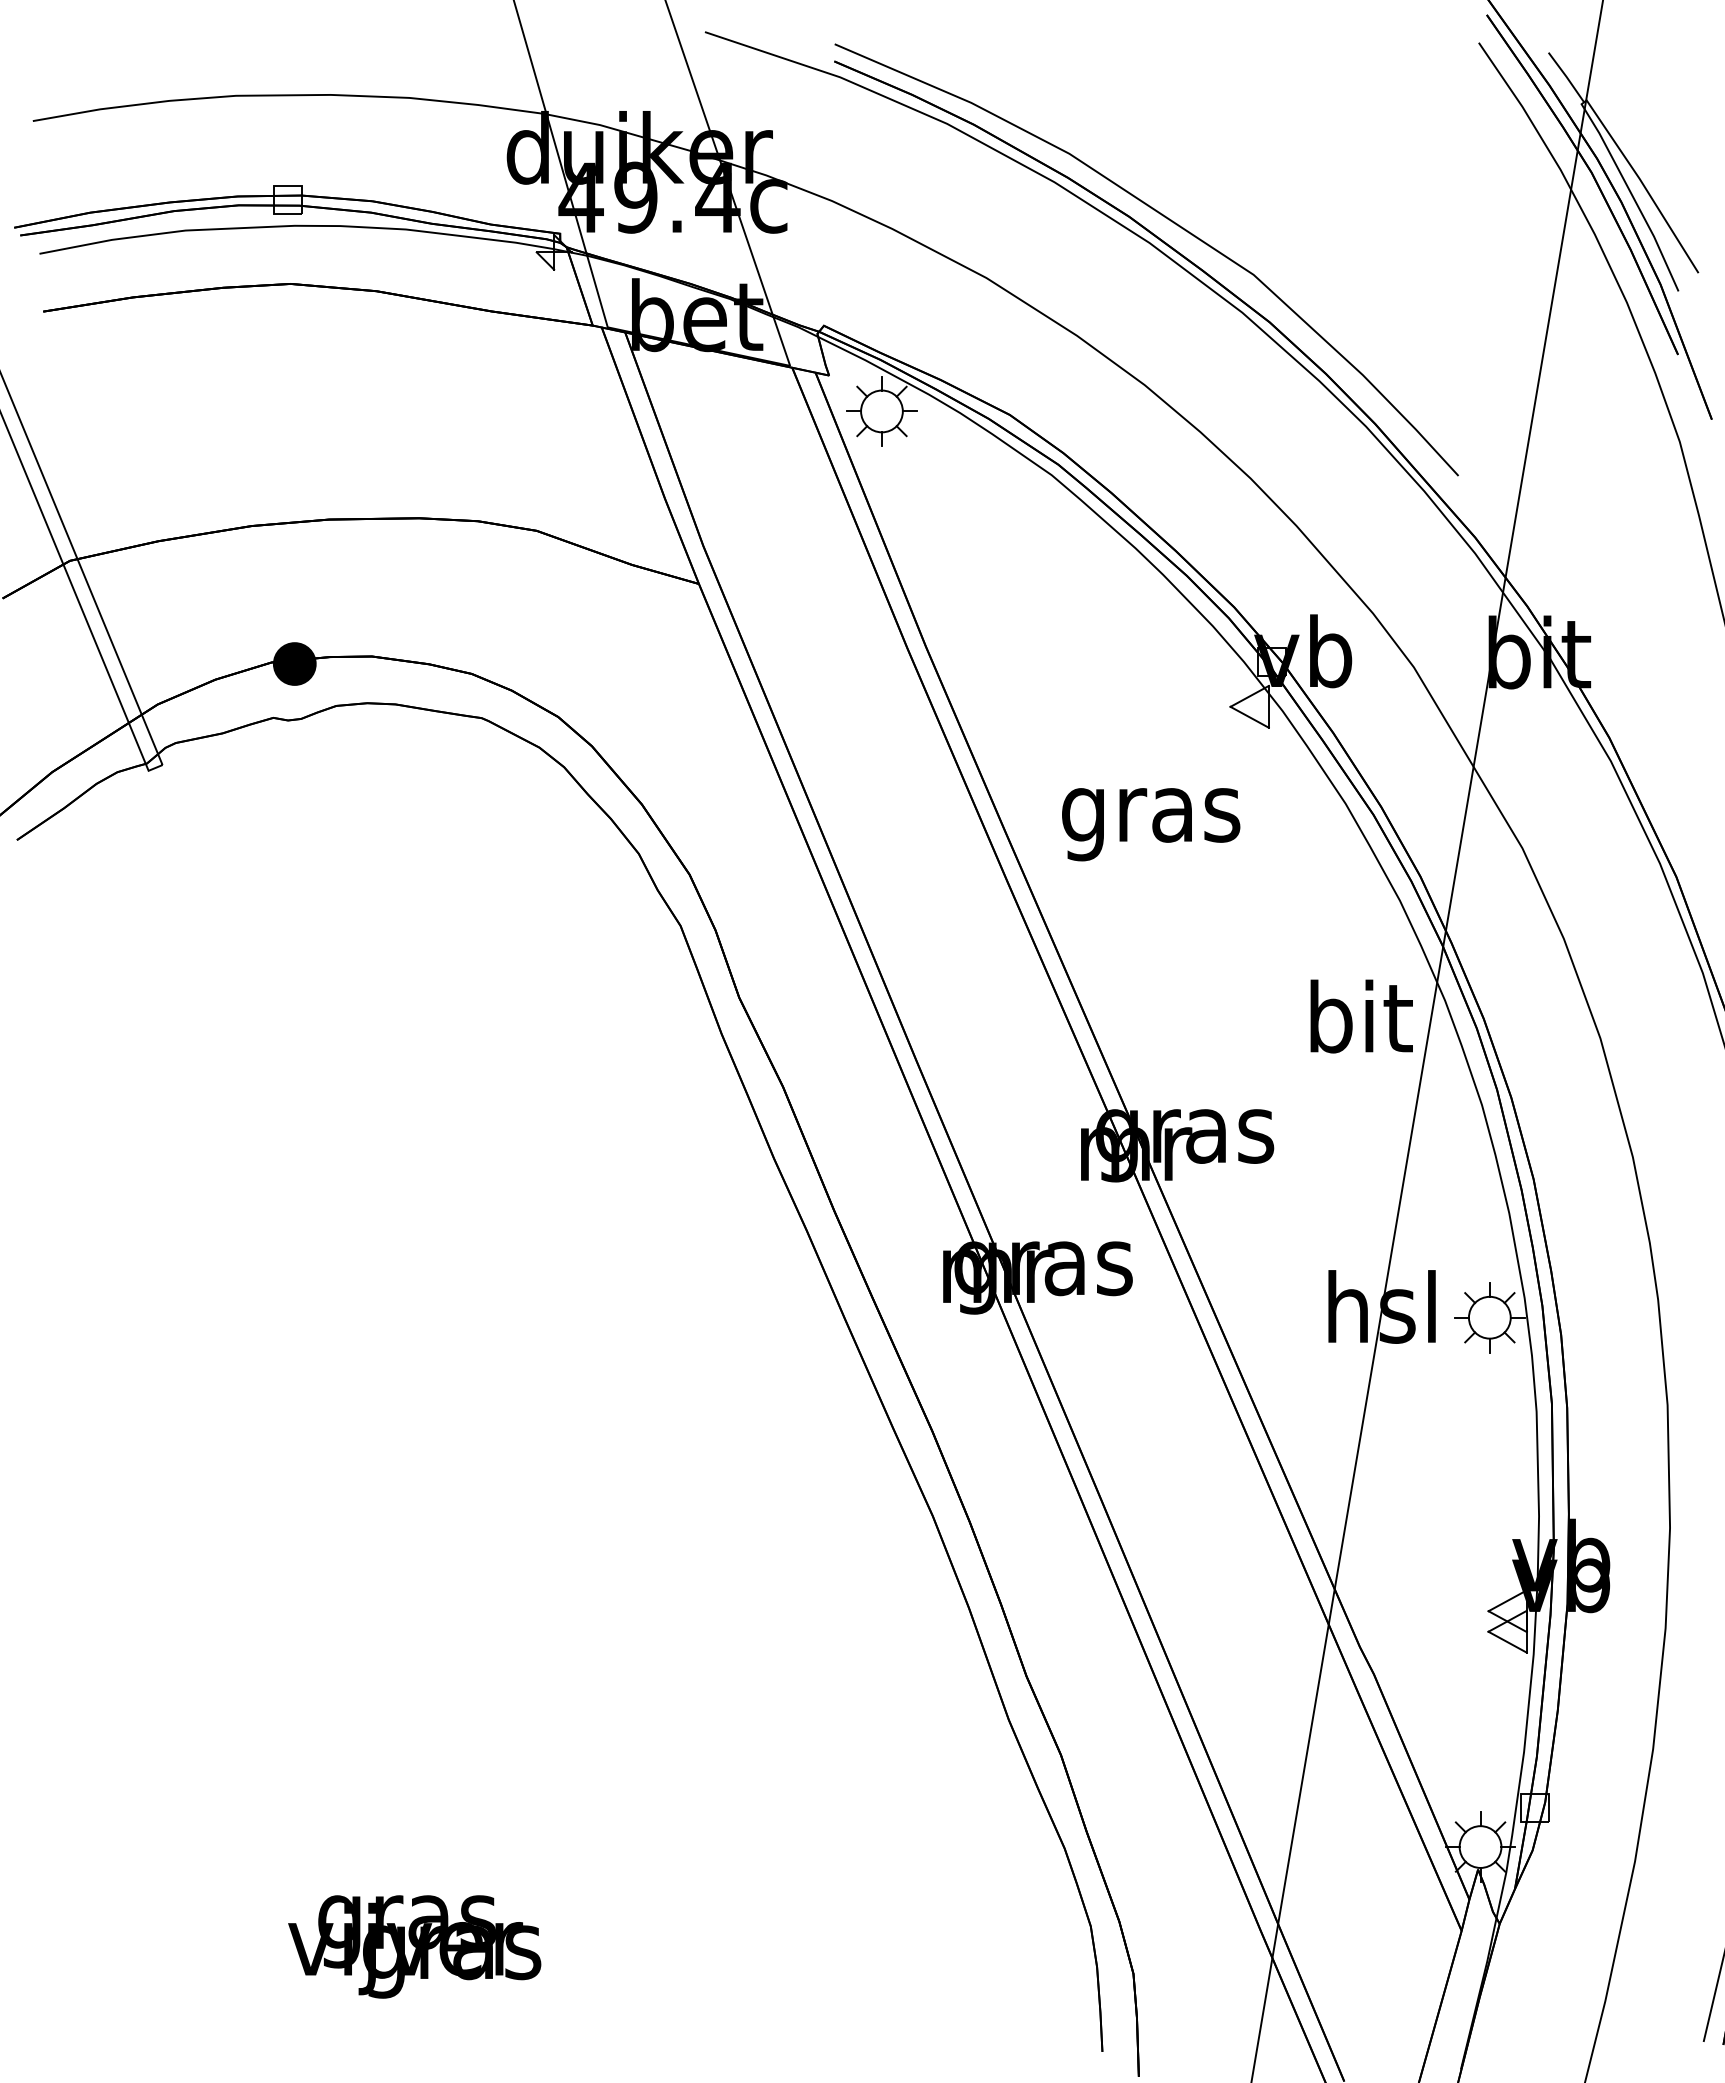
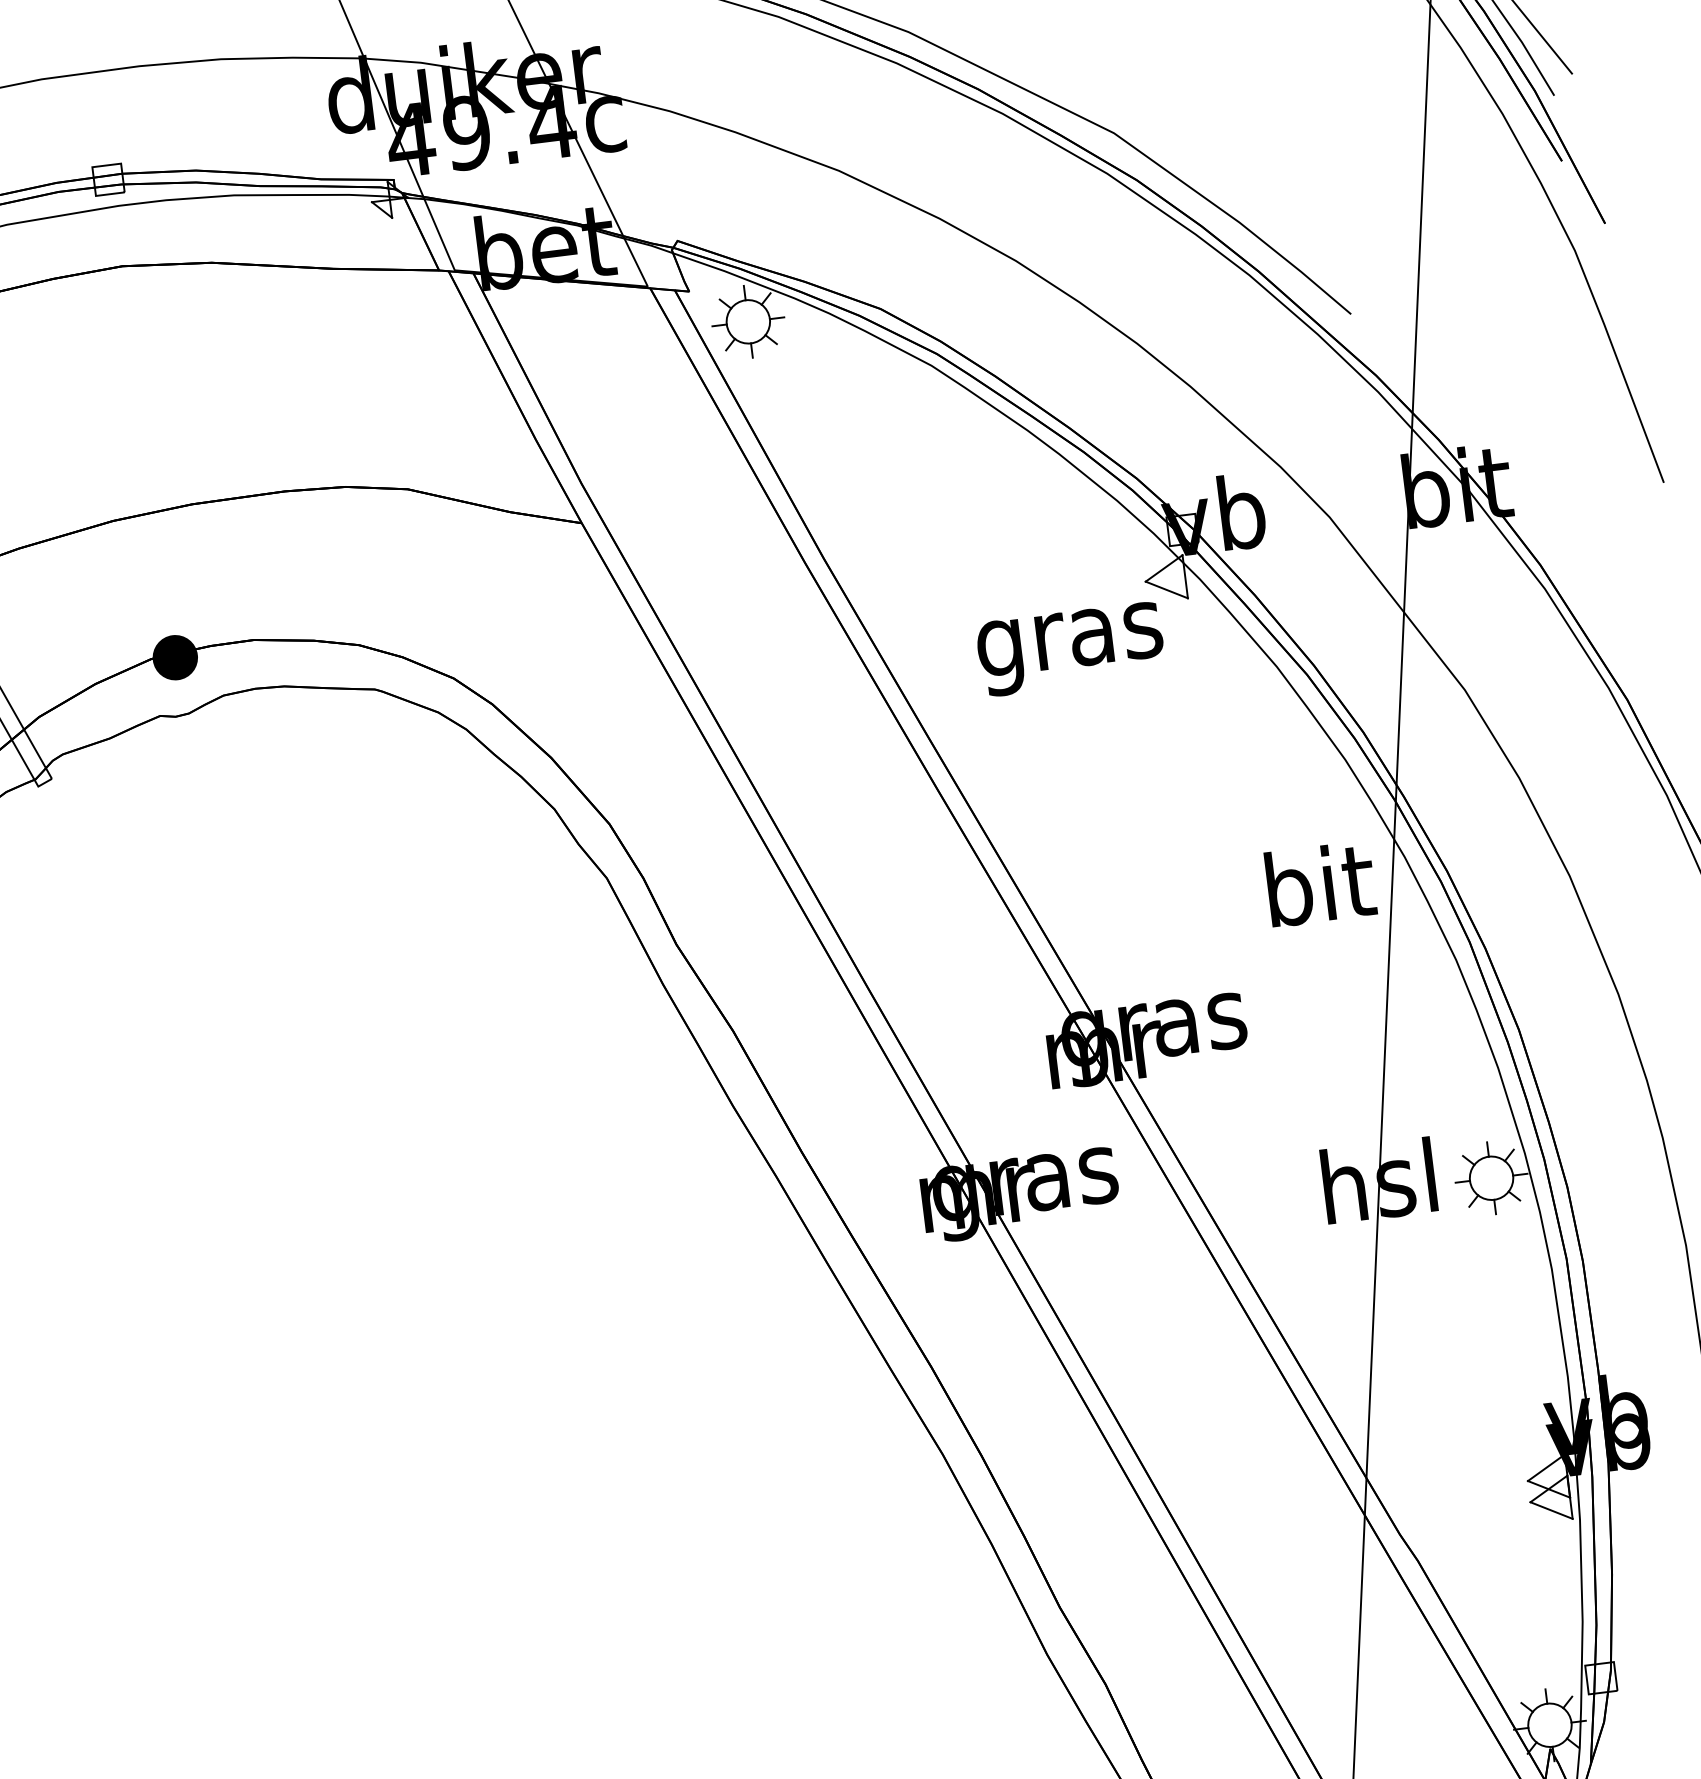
text: (1151, 824) -> (1071, 649), moved

